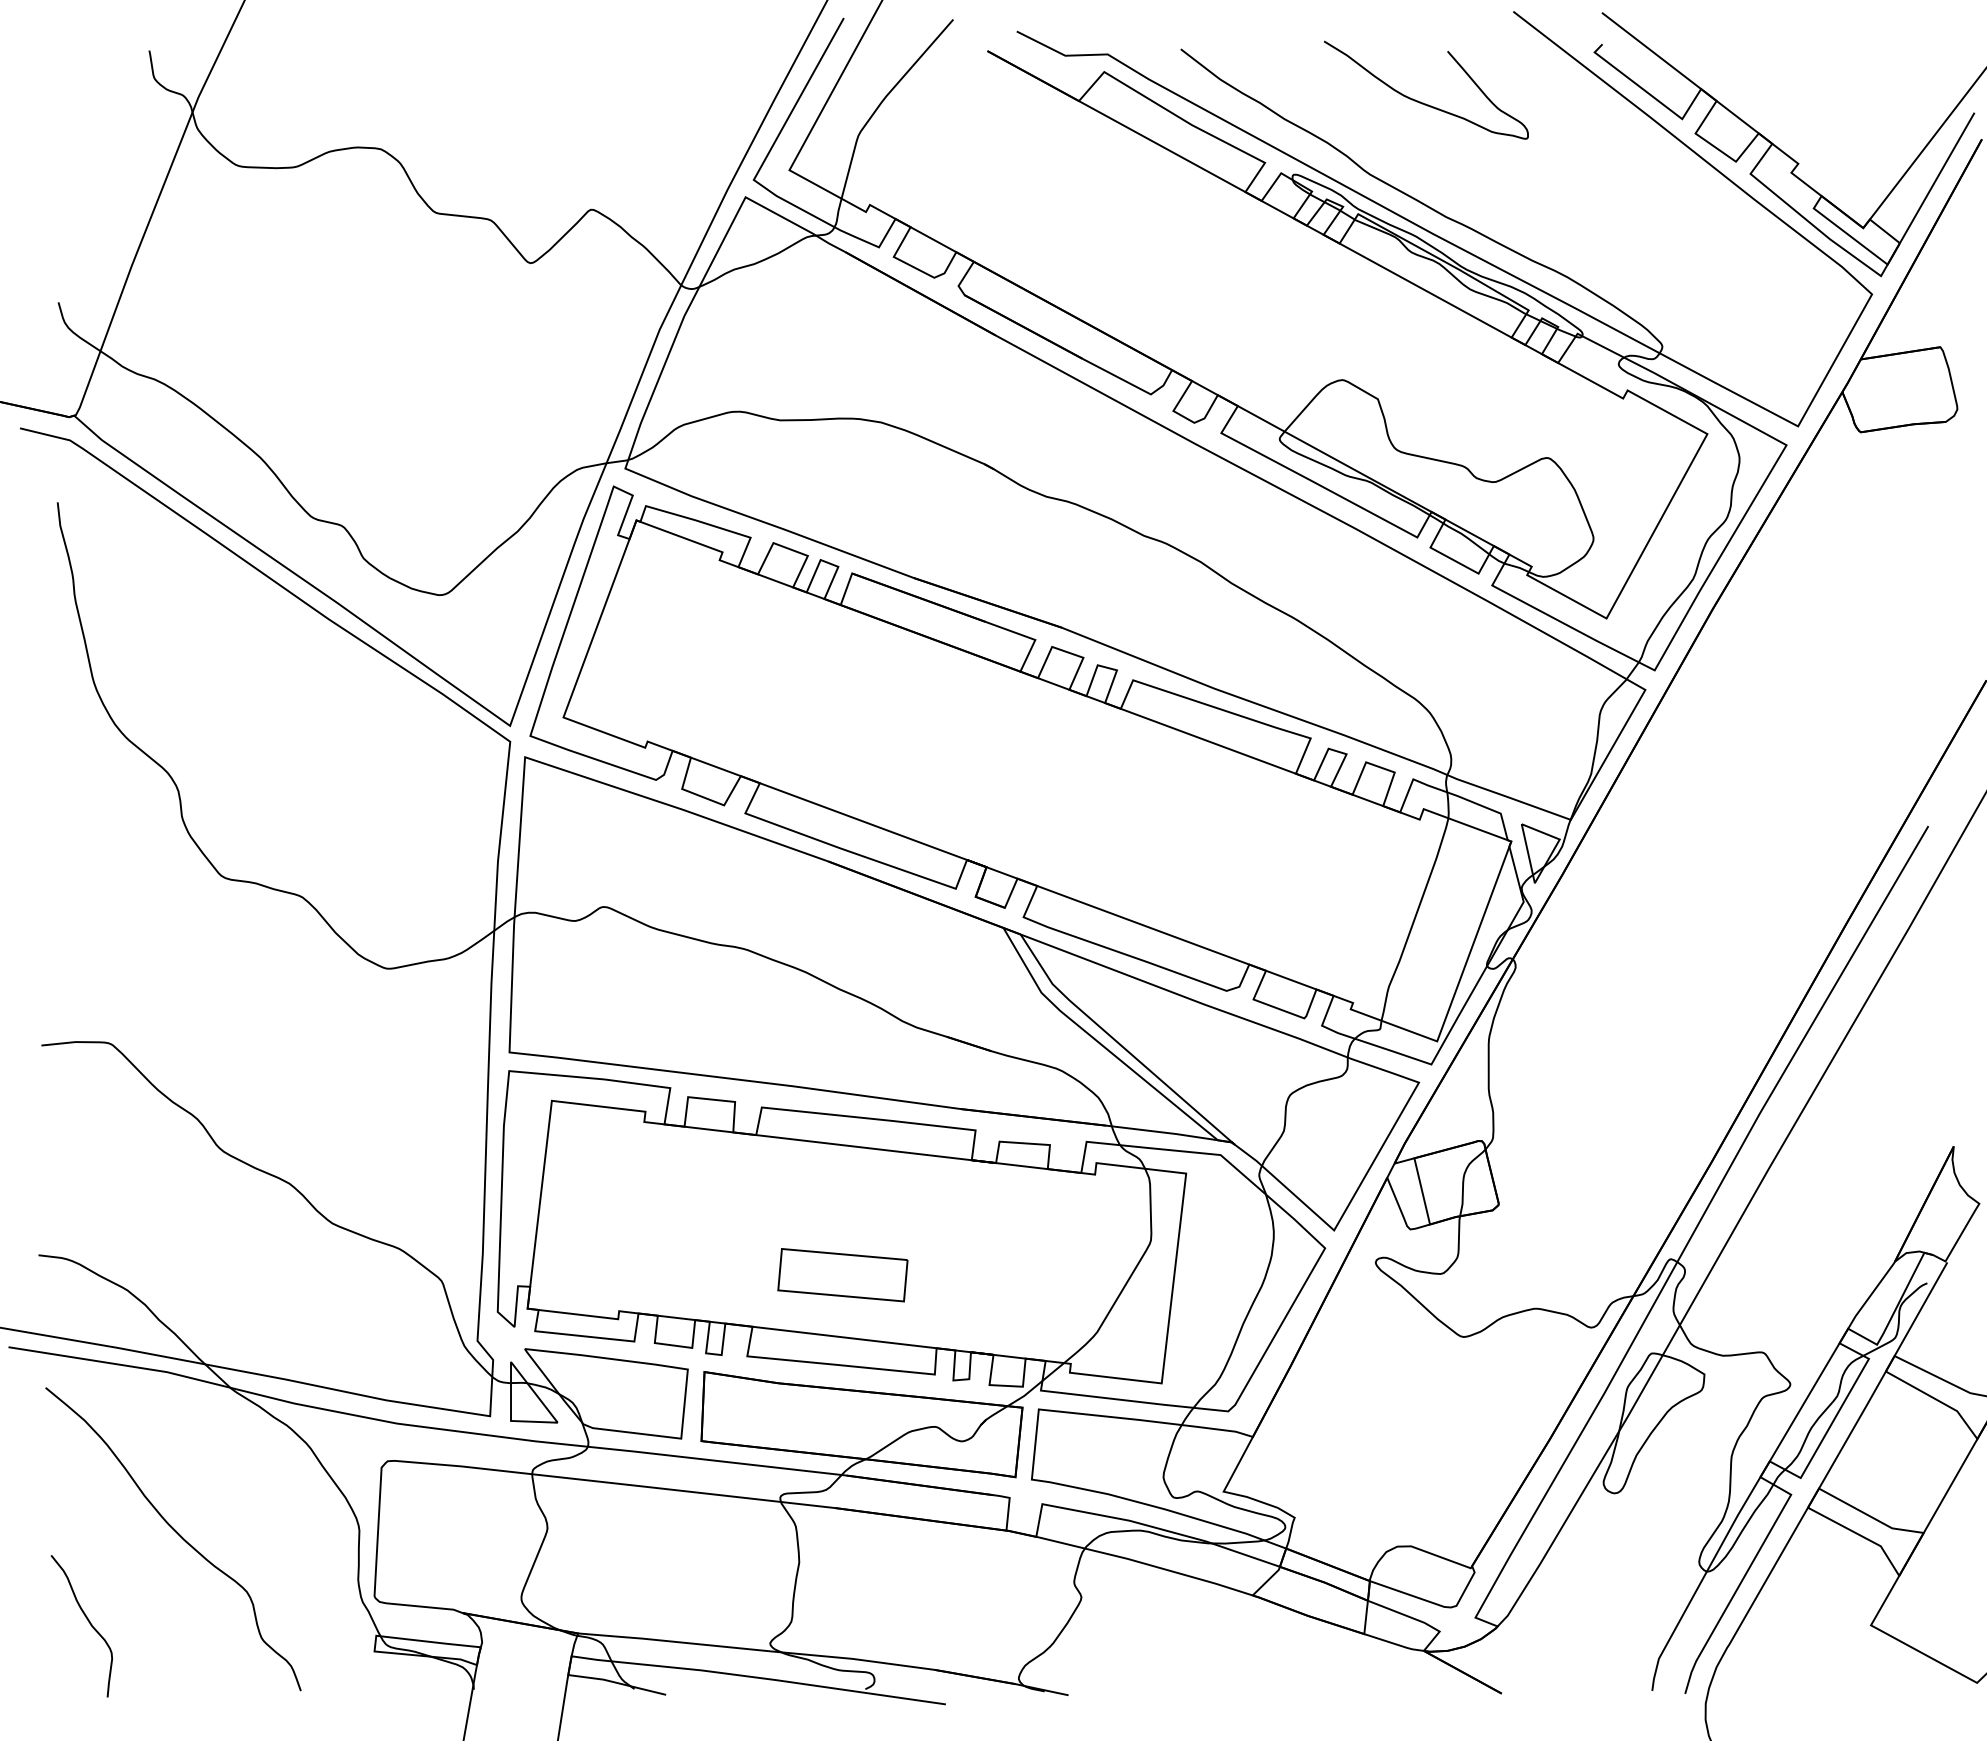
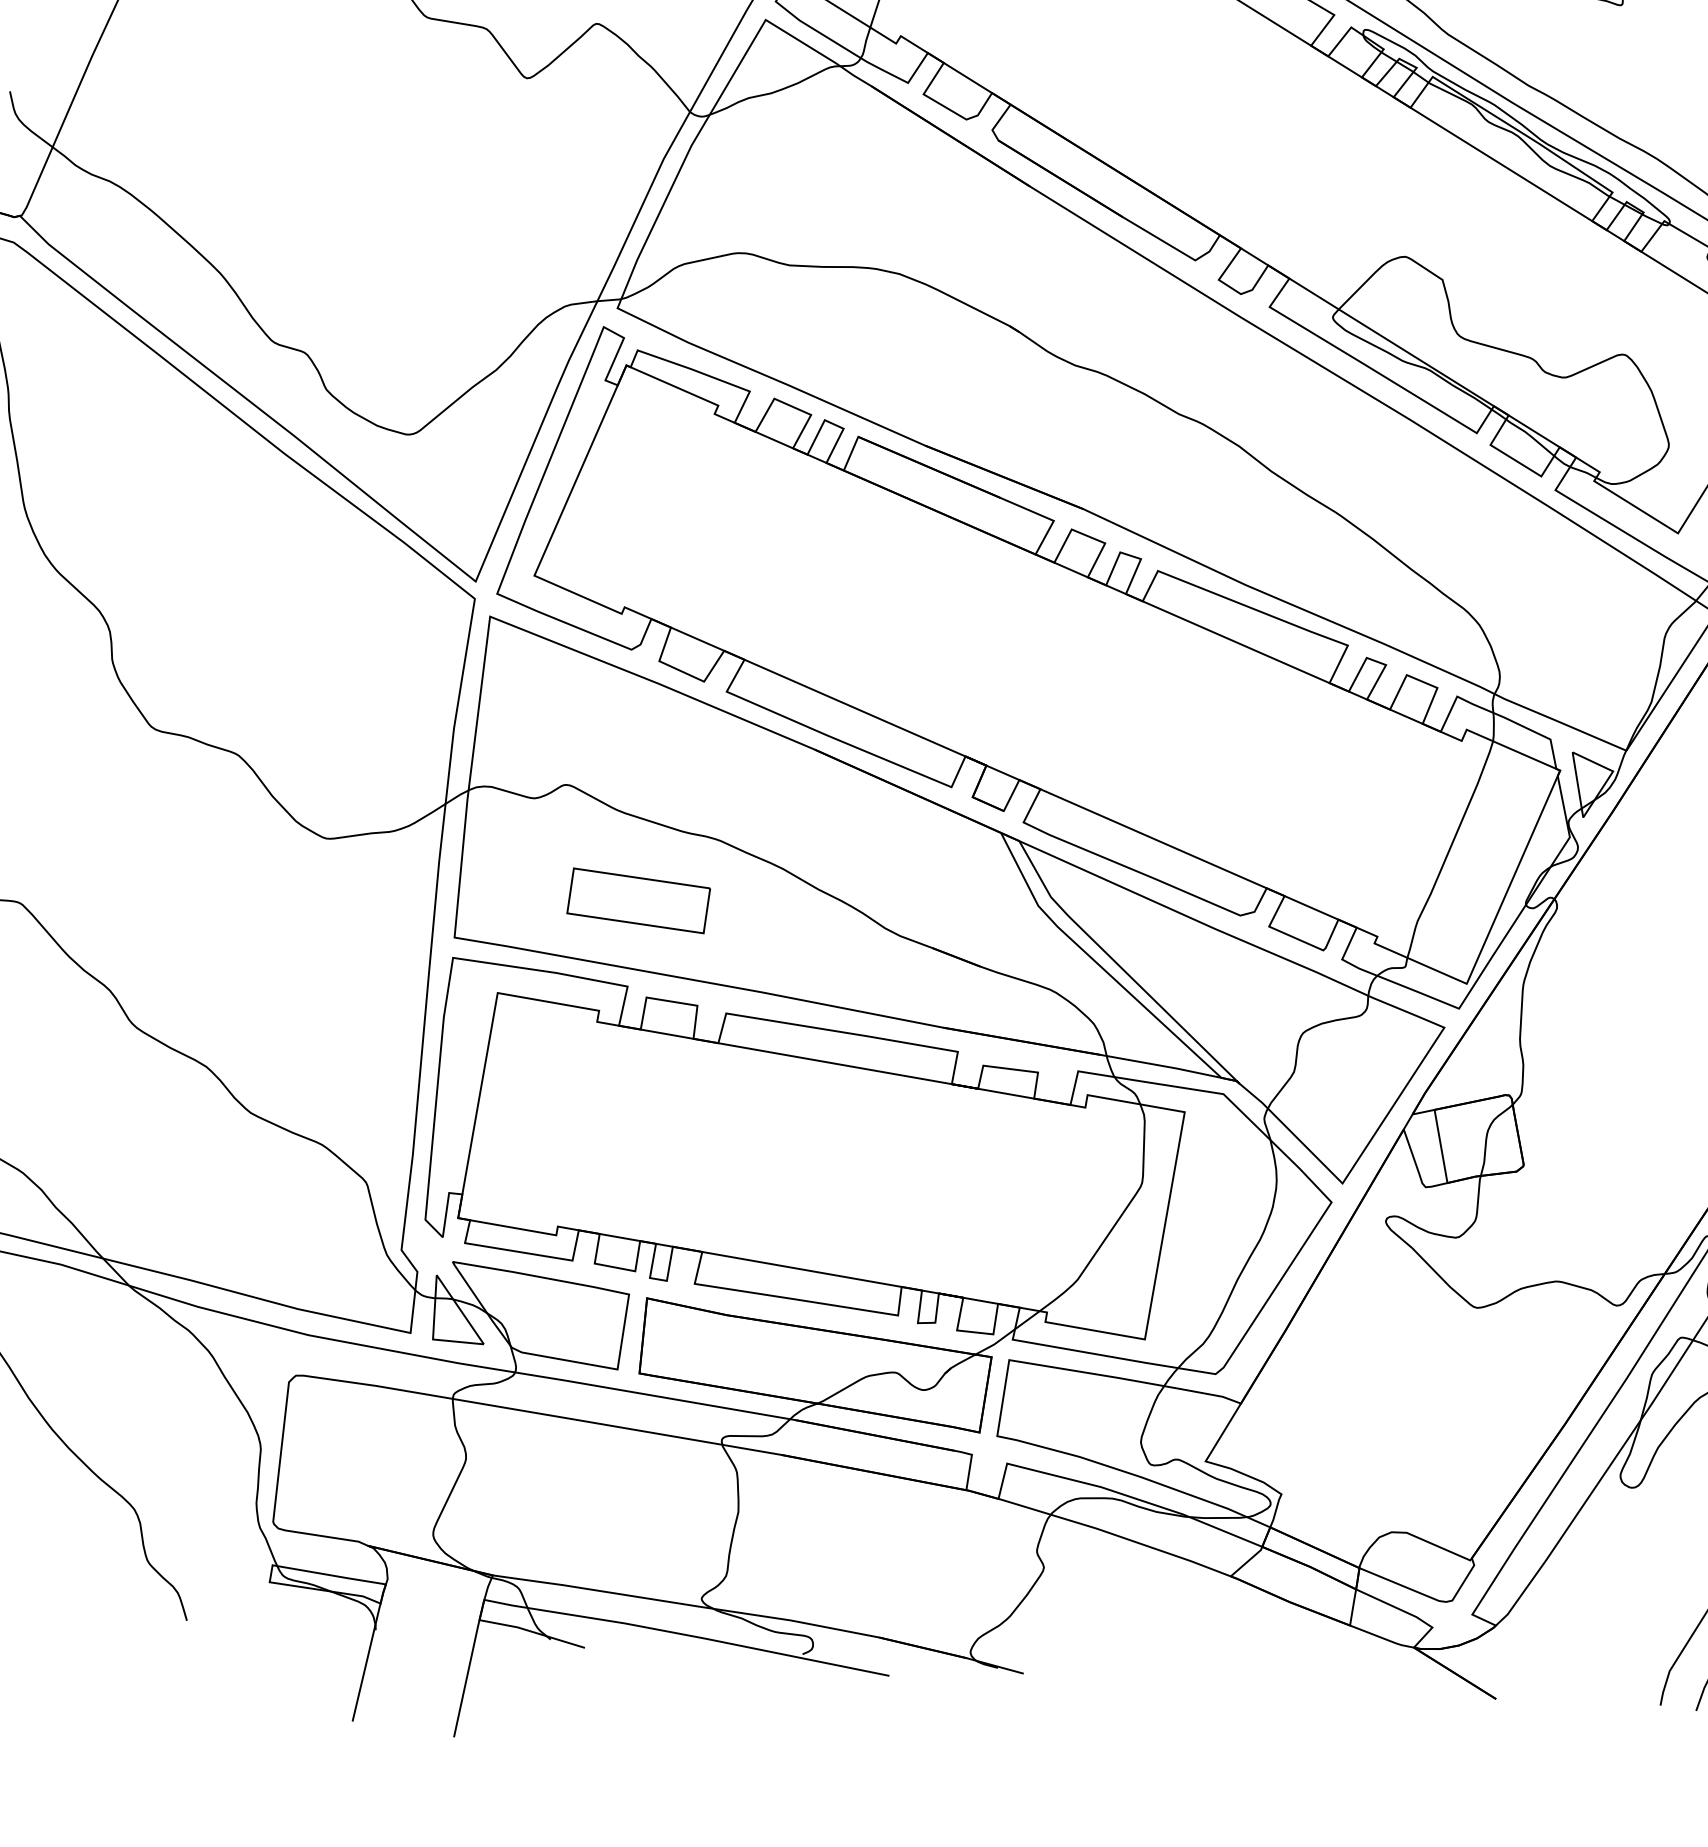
part: (842, 1275) -> (638, 901), moved

